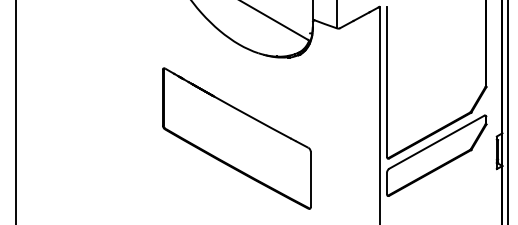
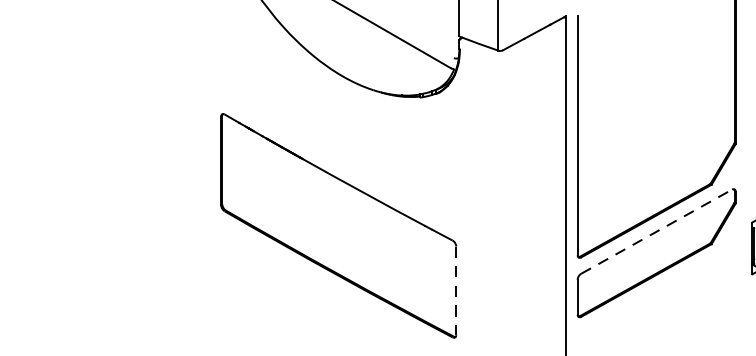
line: (437, 142) -> (657, 232), solid -> dashed
line: (310, 179) -> (455, 290), solid -> dashed

